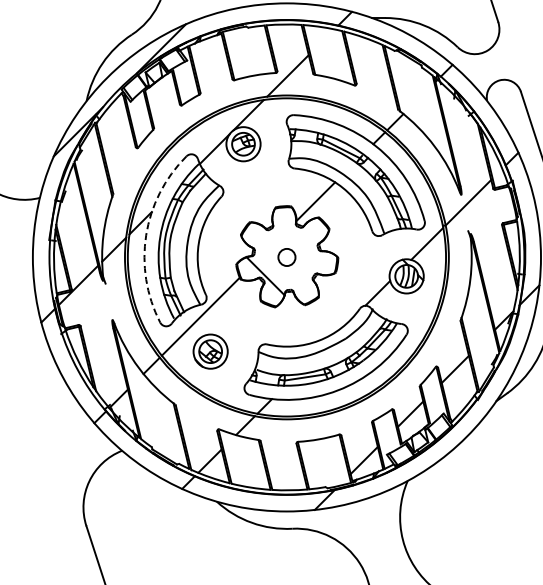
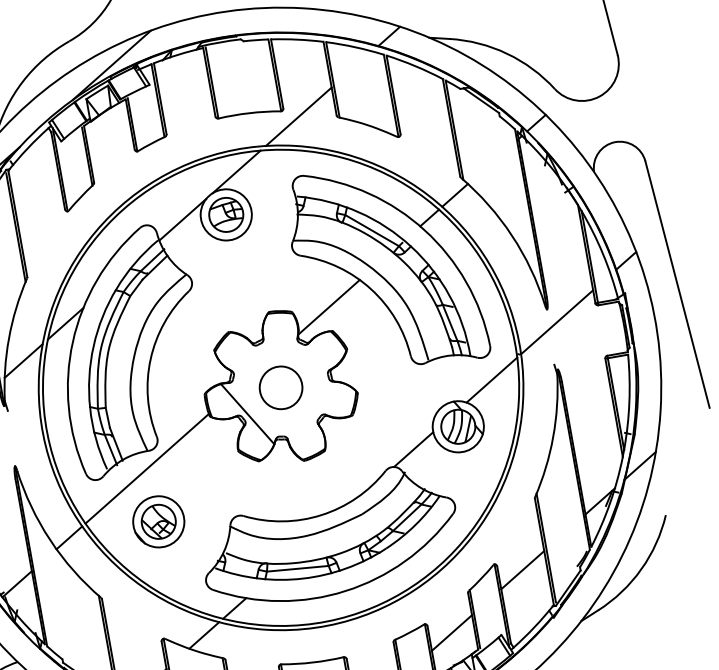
arc: (146, 235) -> (73, 342), dashed -> solid
circle: (286, 257) -> (280, 387), size x1.67

